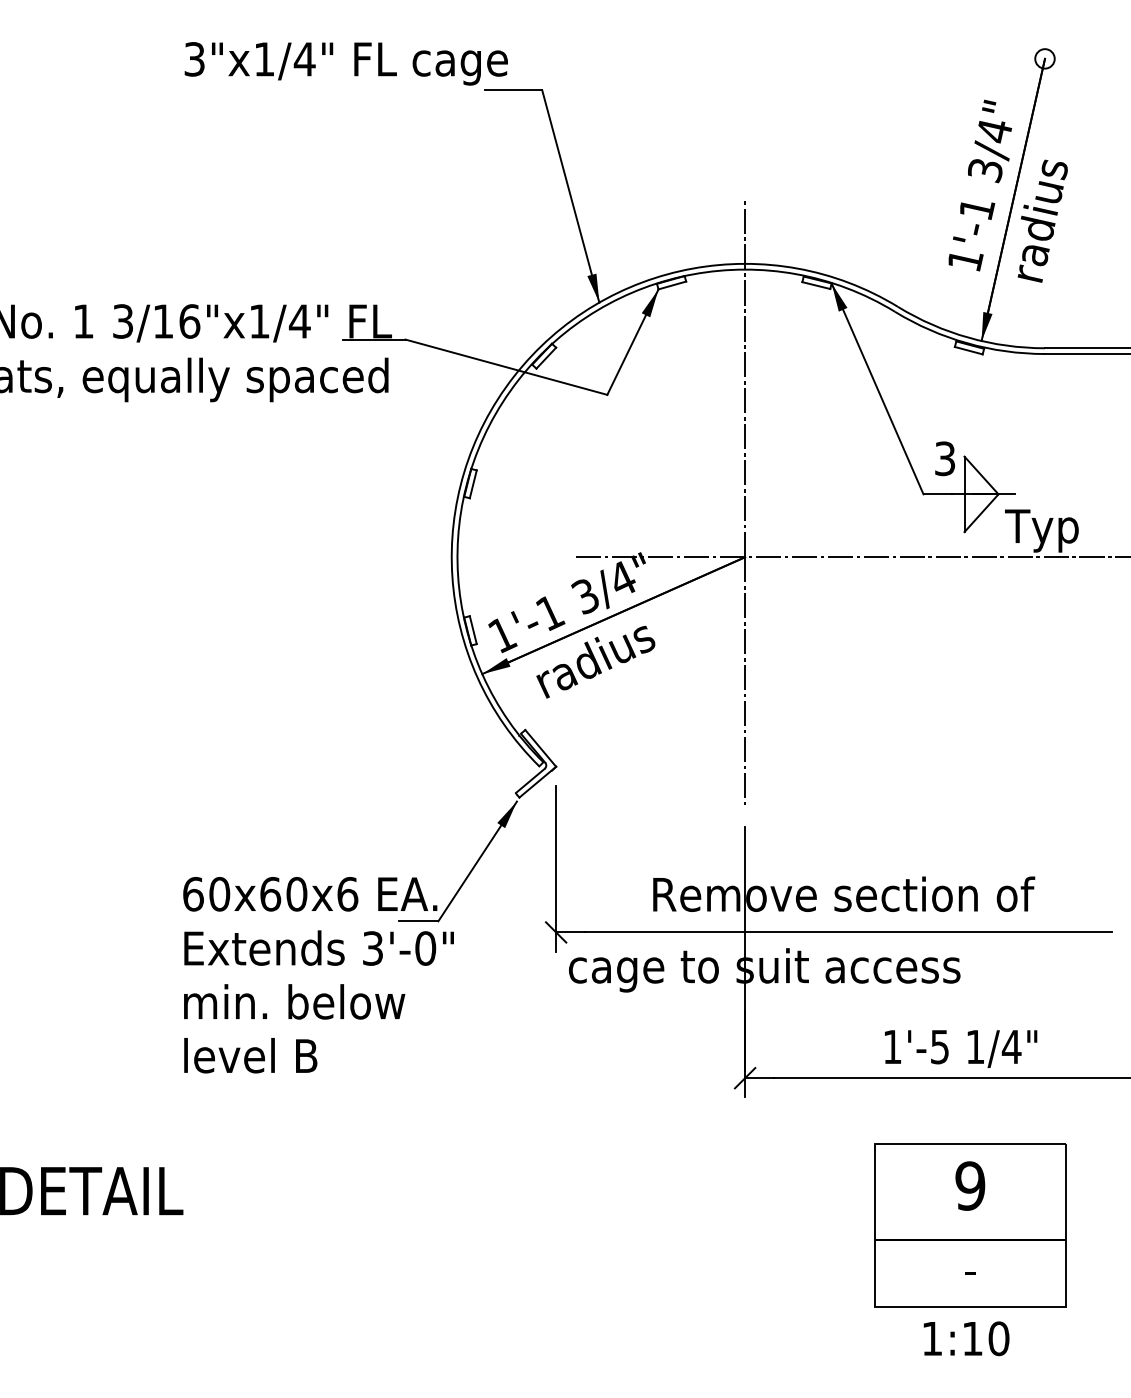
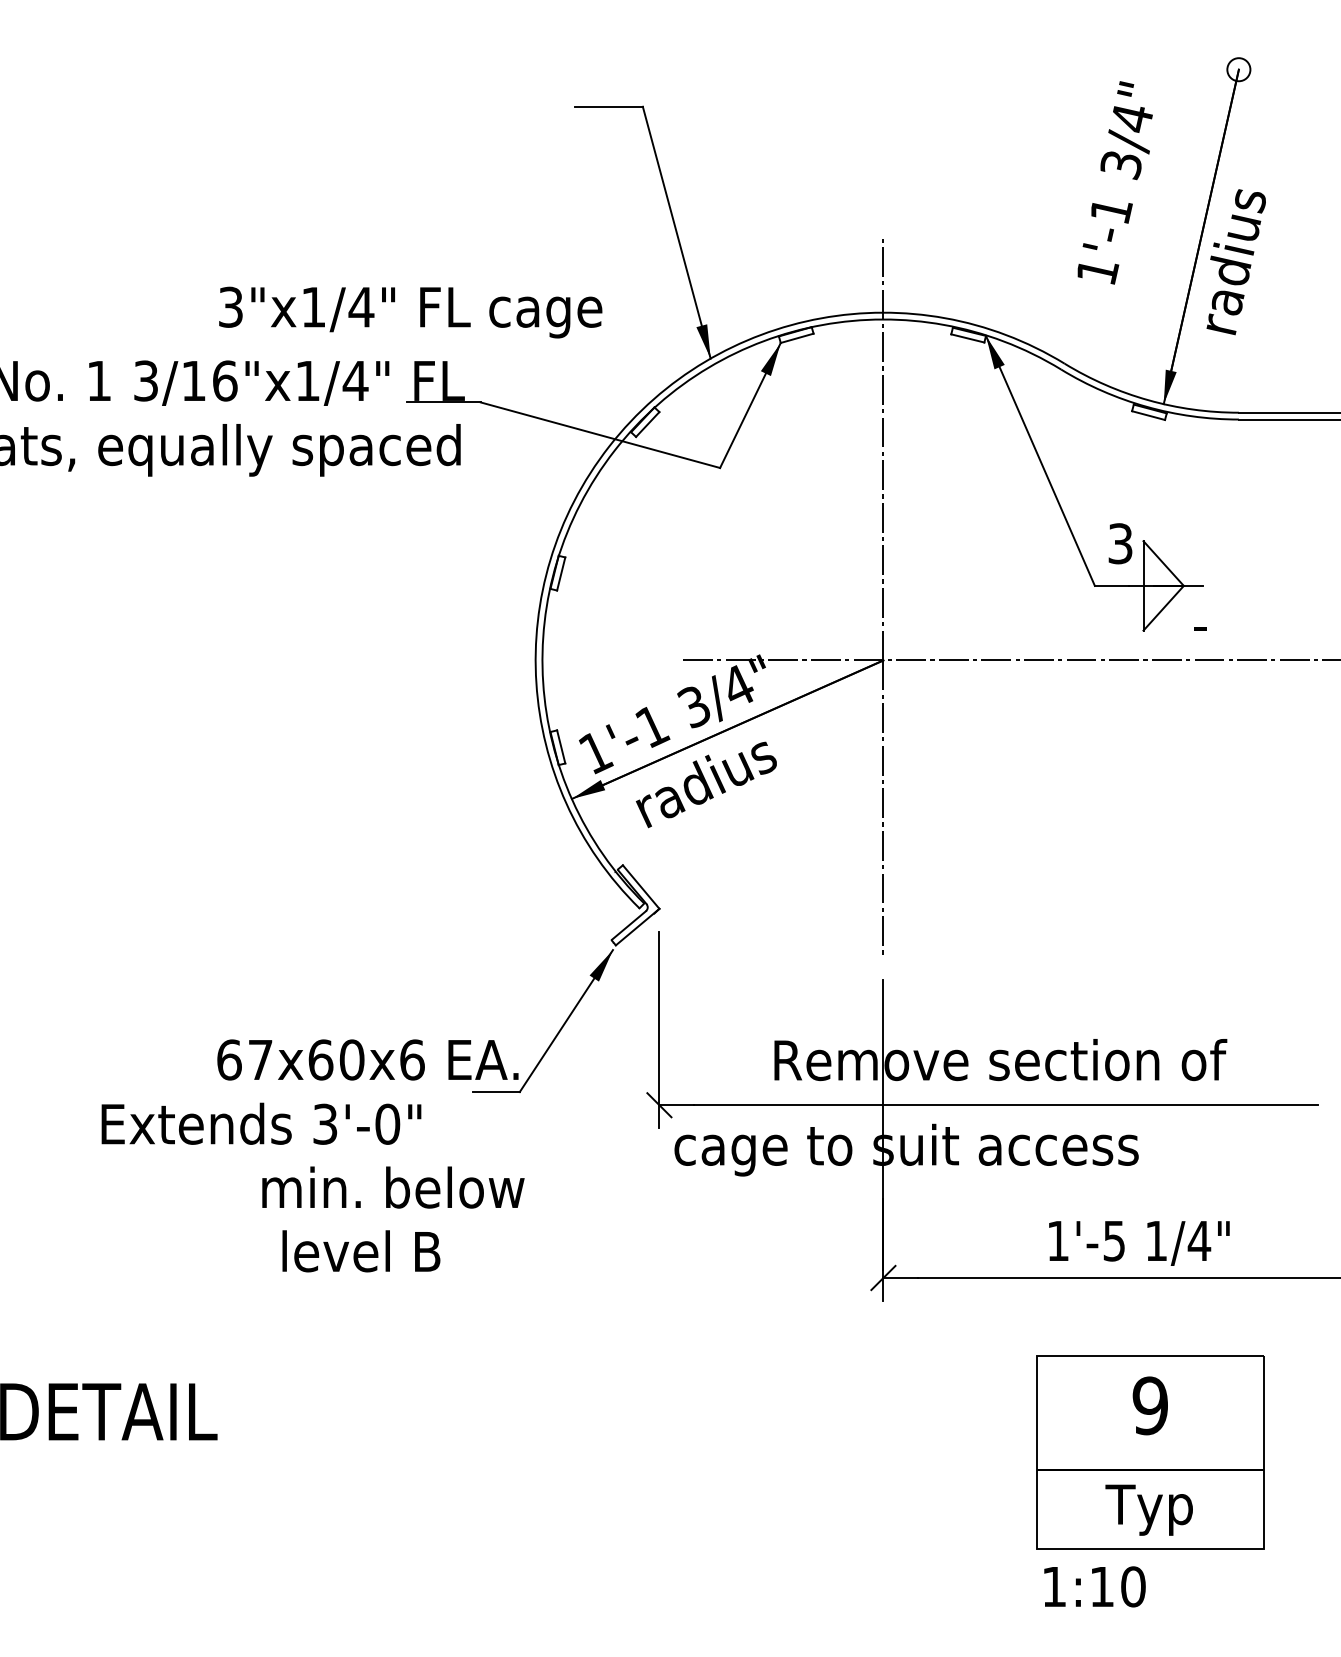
text: (346, 63) -> (410, 312), moved
text: (979, 185) -> (1114, 182), moved
text: (1041, 531) -> (1234, 629), Typ -> -
text: (219, 893) -> (260, 1059), 60x60x6 -> 67x60x6
text: (319, 947) -> (261, 1123), moved
text: (294, 1001) -> (393, 1187), moved
text: (250, 1055) -> (361, 1251), moved
text: (968, 1273) -> (1148, 1509), - -> Typ
text: (966, 1338) -> (1094, 1586), moved

